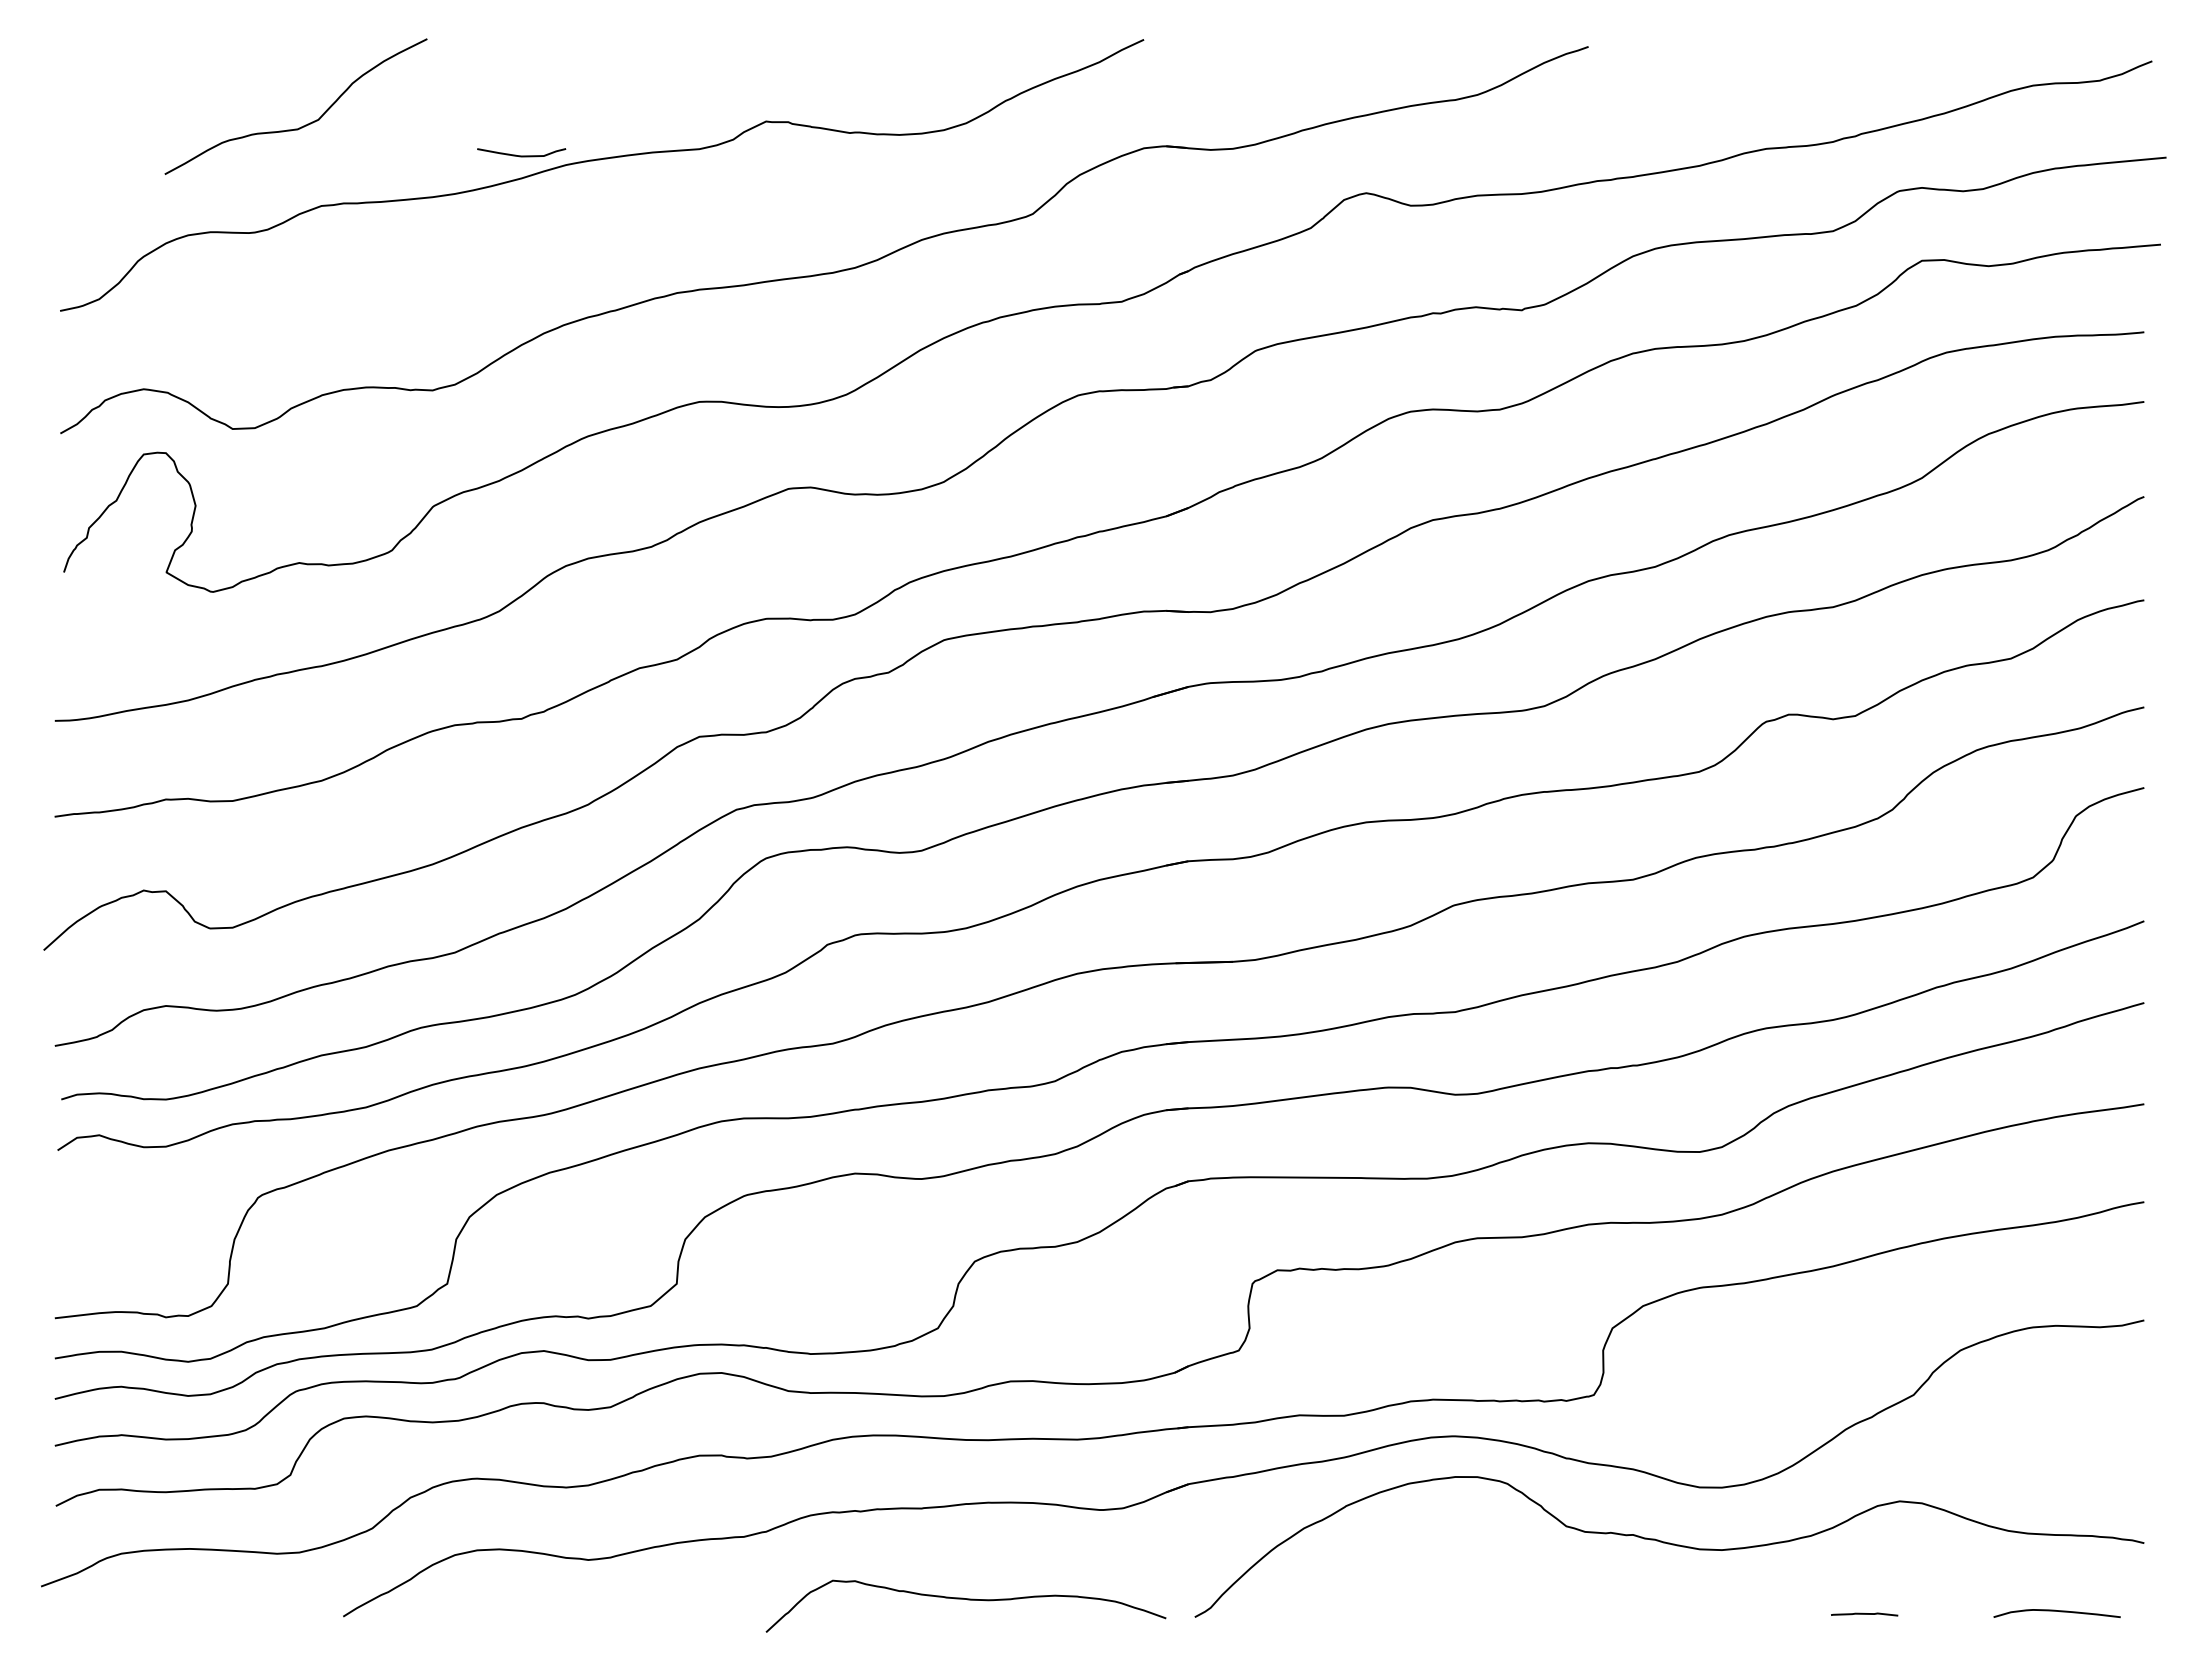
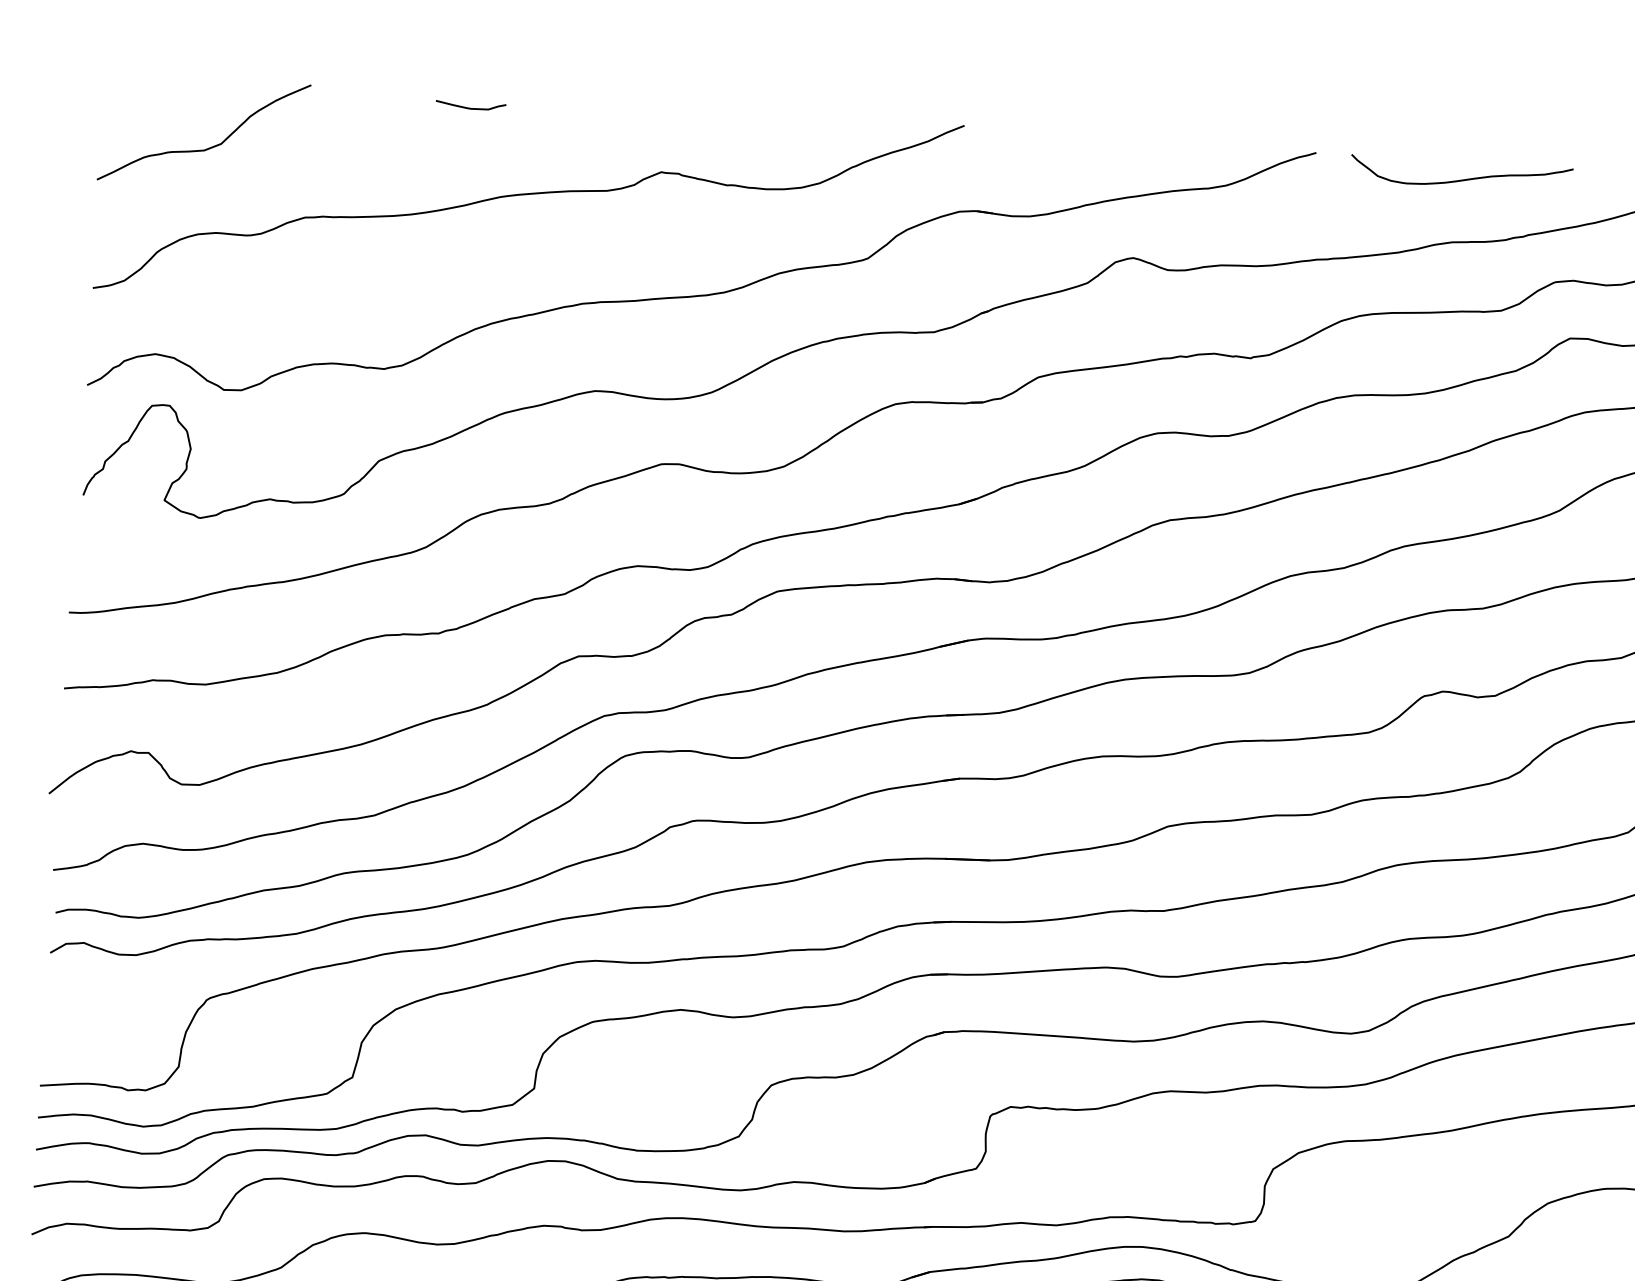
curve: (1772, 69) -> (1460, 179), added
curve: (305, 124) -> (210, 147), moved
curve: (521, 155) -> (470, 108), moved

